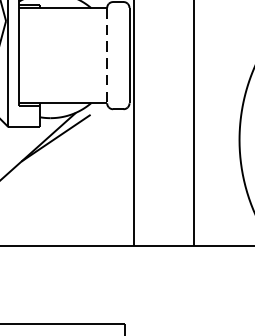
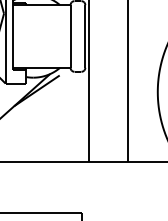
line: (107, 55) -> (70, 36), dashed -> solid

